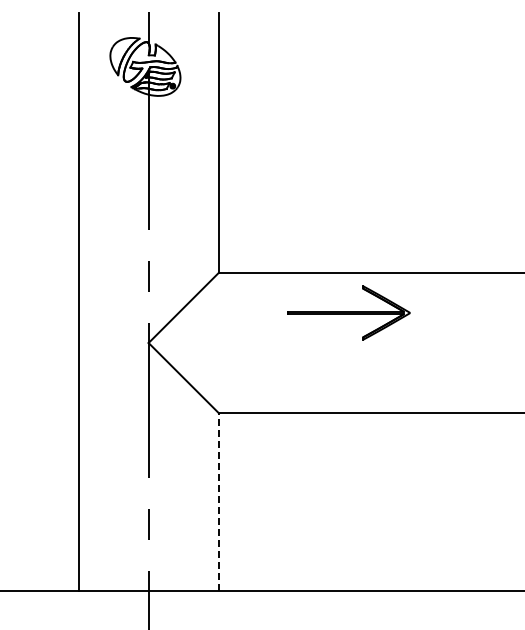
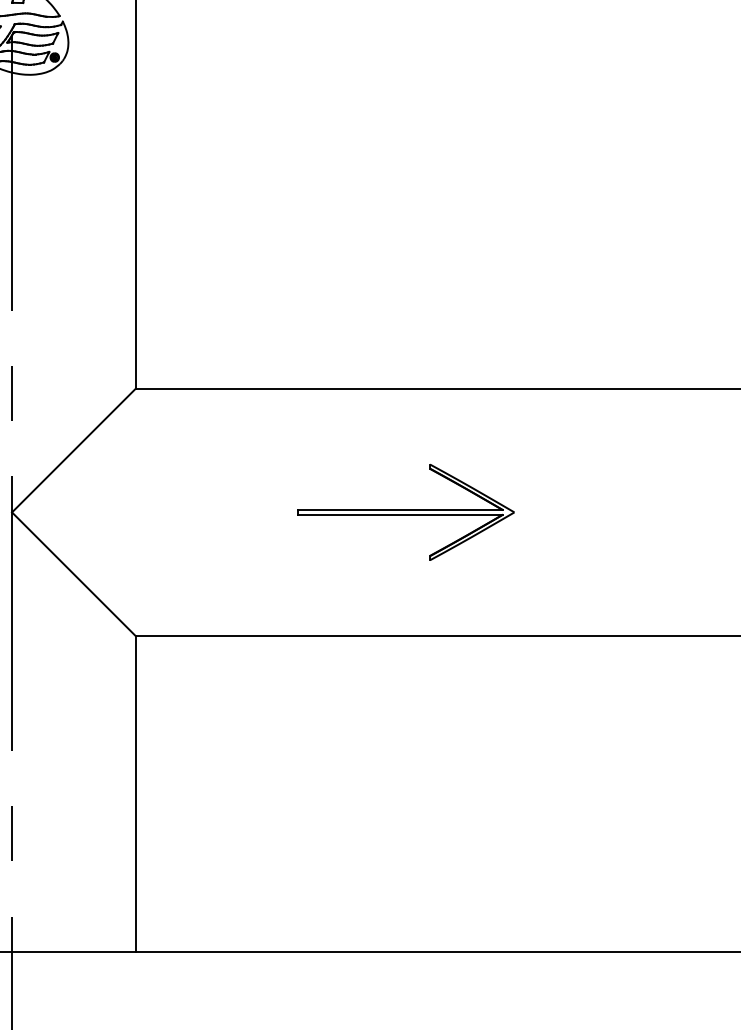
part: (348, 312) -> (404, 511), moved
line: (218, 501) -> (135, 793), dashed -> solid

